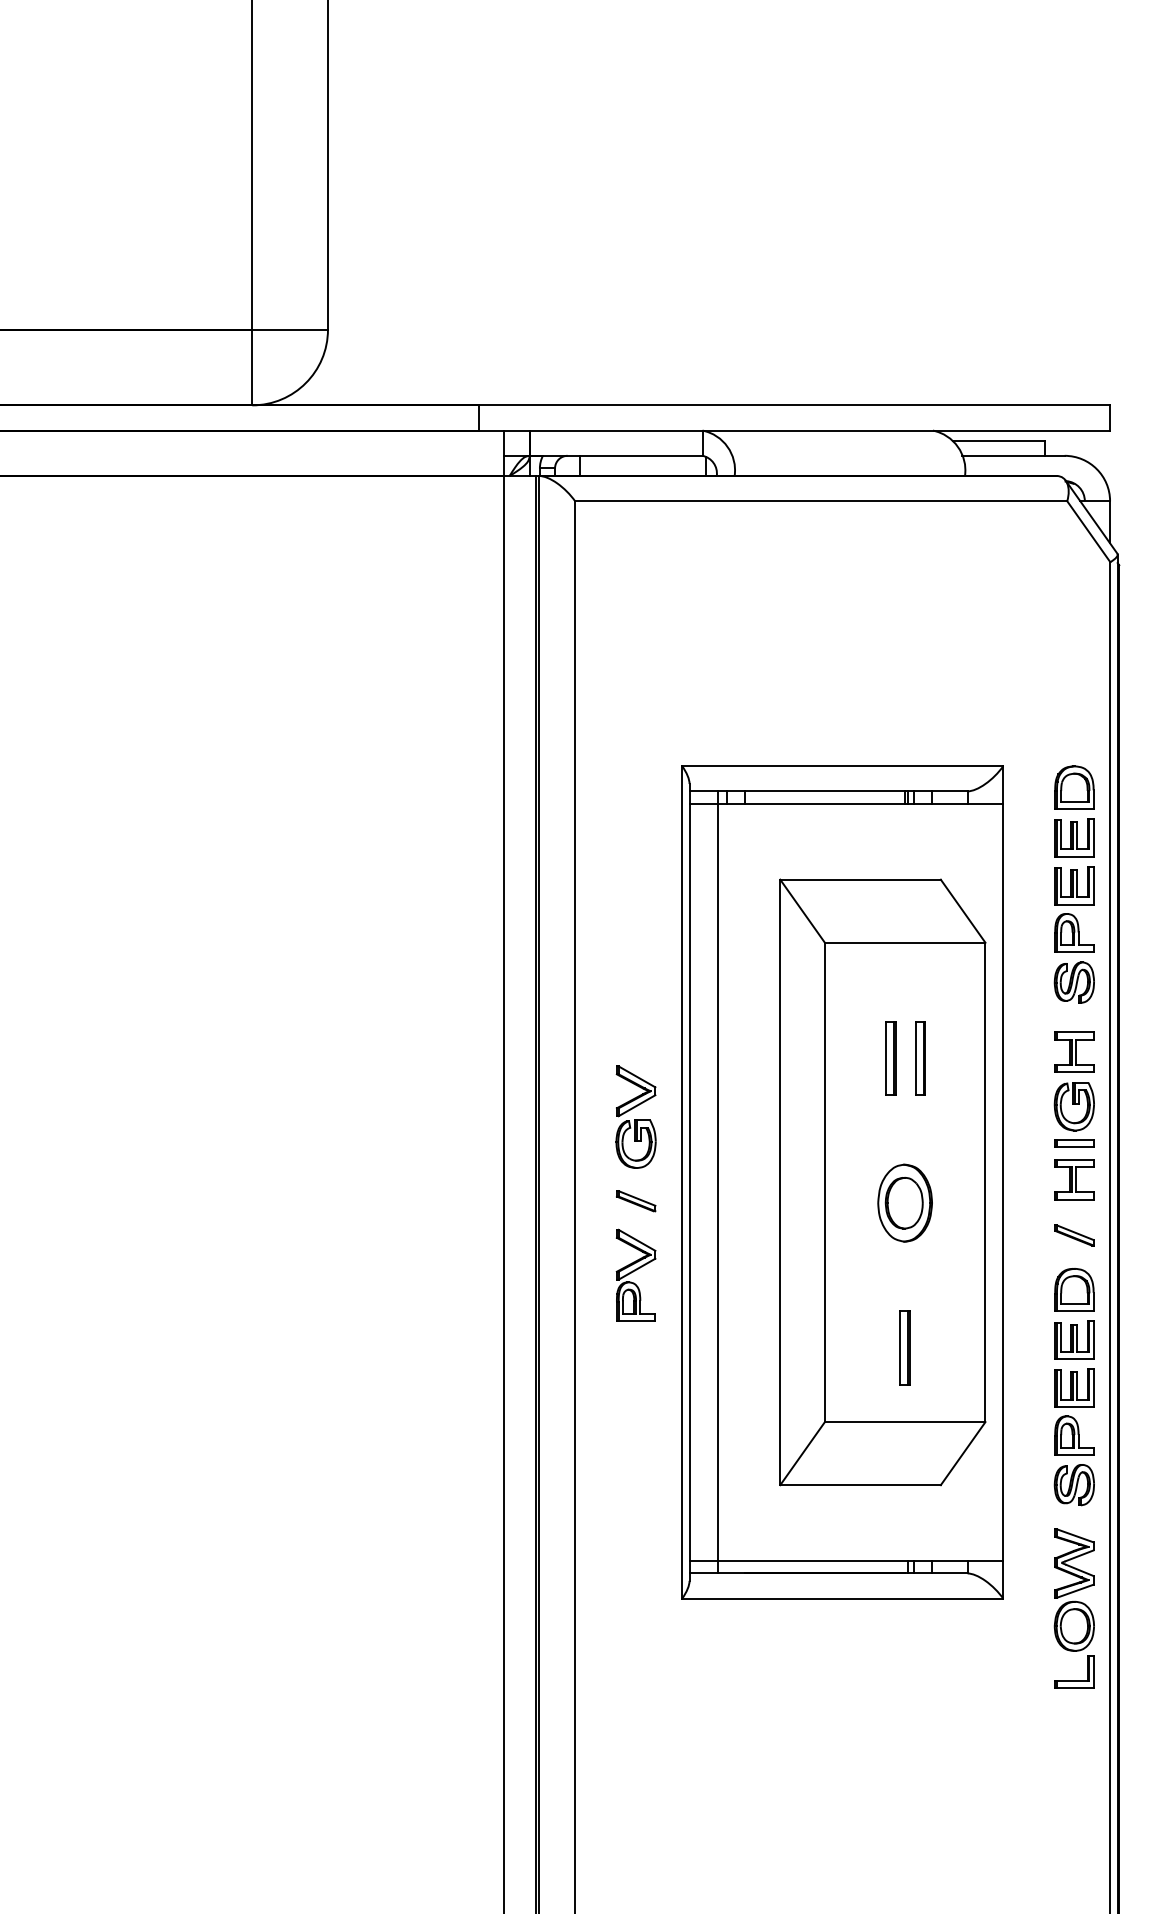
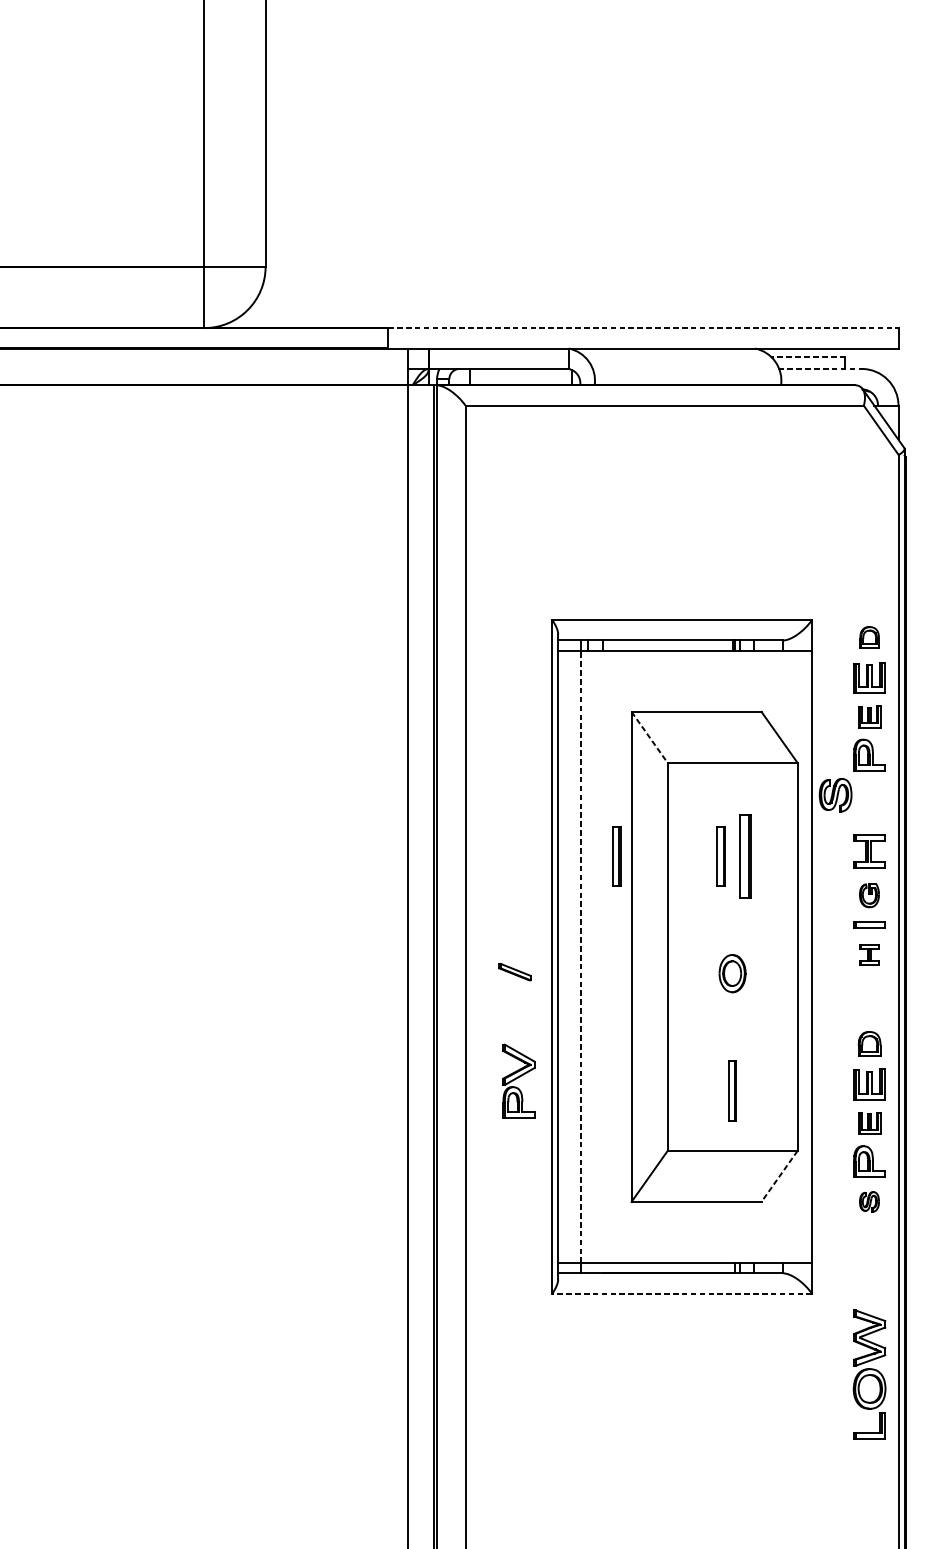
line: (795, 405) -> (643, 328), solid -> dashed
line: (998, 440) -> (808, 356), solid -> dashed
line: (1013, 455) -> (820, 368), solid -> dashed
part: (1074, 787) -> (869, 637), size x0.6
part: (1074, 885) -> (869, 716), size x0.7
line: (802, 911) -> (649, 737), solid -> dashed
part: (1073, 982) -> (834, 795), moved
part: (761, 1058) -> (616, 856), added
part: (920, 1058) -> (745, 856), size x1.4
part: (1073, 1106) -> (868, 895), size x0.6
part: (635, 1116) -> (514, 903), removed
part: (1074, 1179) -> (869, 954), size x0.6
line: (717, 1181) -> (580, 956), solid -> dashed
part: (904, 1202) -> (732, 973), size x0.6
part: (1074, 1235) -> (869, 999), removed
part: (635, 1274) -> (518, 1080), moved
part: (1074, 1289) -> (869, 1043), size x0.7
part: (1074, 1387) -> (869, 1122), size x0.7
line: (963, 1453) -> (779, 1176), solid -> dashed
part: (1073, 1485) -> (868, 1202), size x0.6
line: (842, 1598) -> (681, 1293), solid -> dashed
part: (1073, 1608) -> (868, 1374), moved

